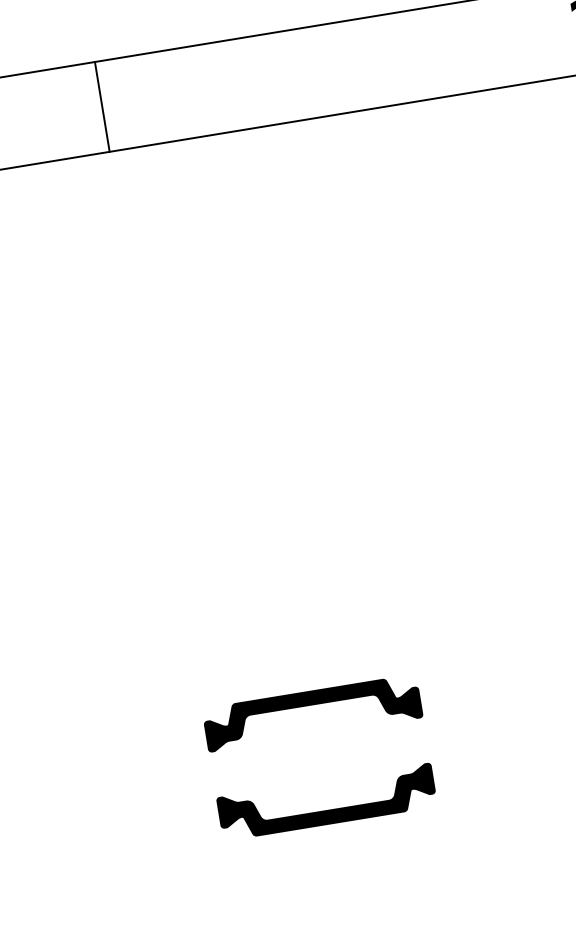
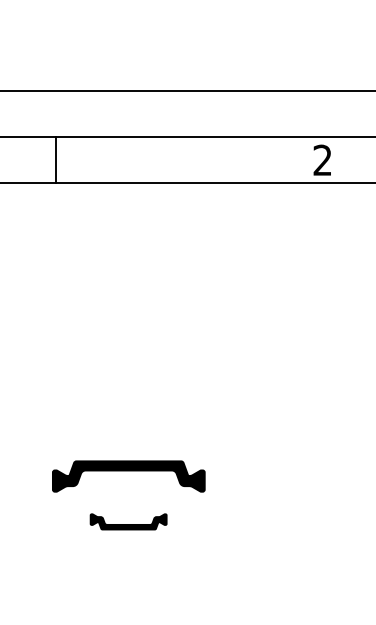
line: (101, 106) -> (55, 159), moved
part: (312, 712) -> (128, 476), size x1.4
part: (326, 801) -> (128, 521), size x0.7

